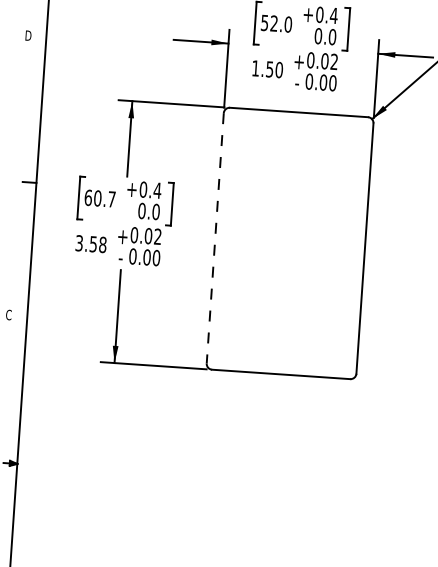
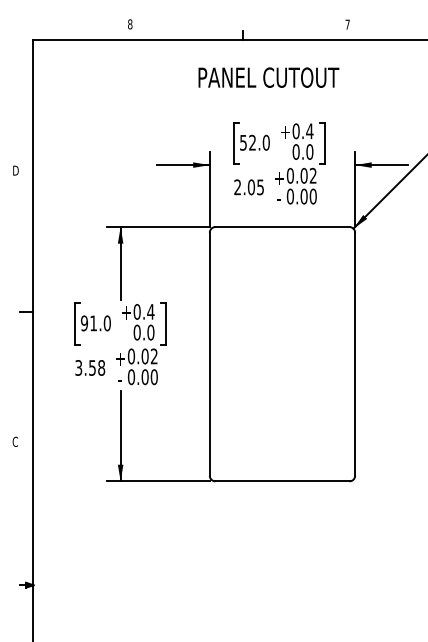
text: (267, 69) -> (249, 187), 1.50 -> 2.05
text: (99, 198) -> (95, 323), 60.7 -> 91.0
line: (214, 238) -> (209, 354), dashed -> solid

